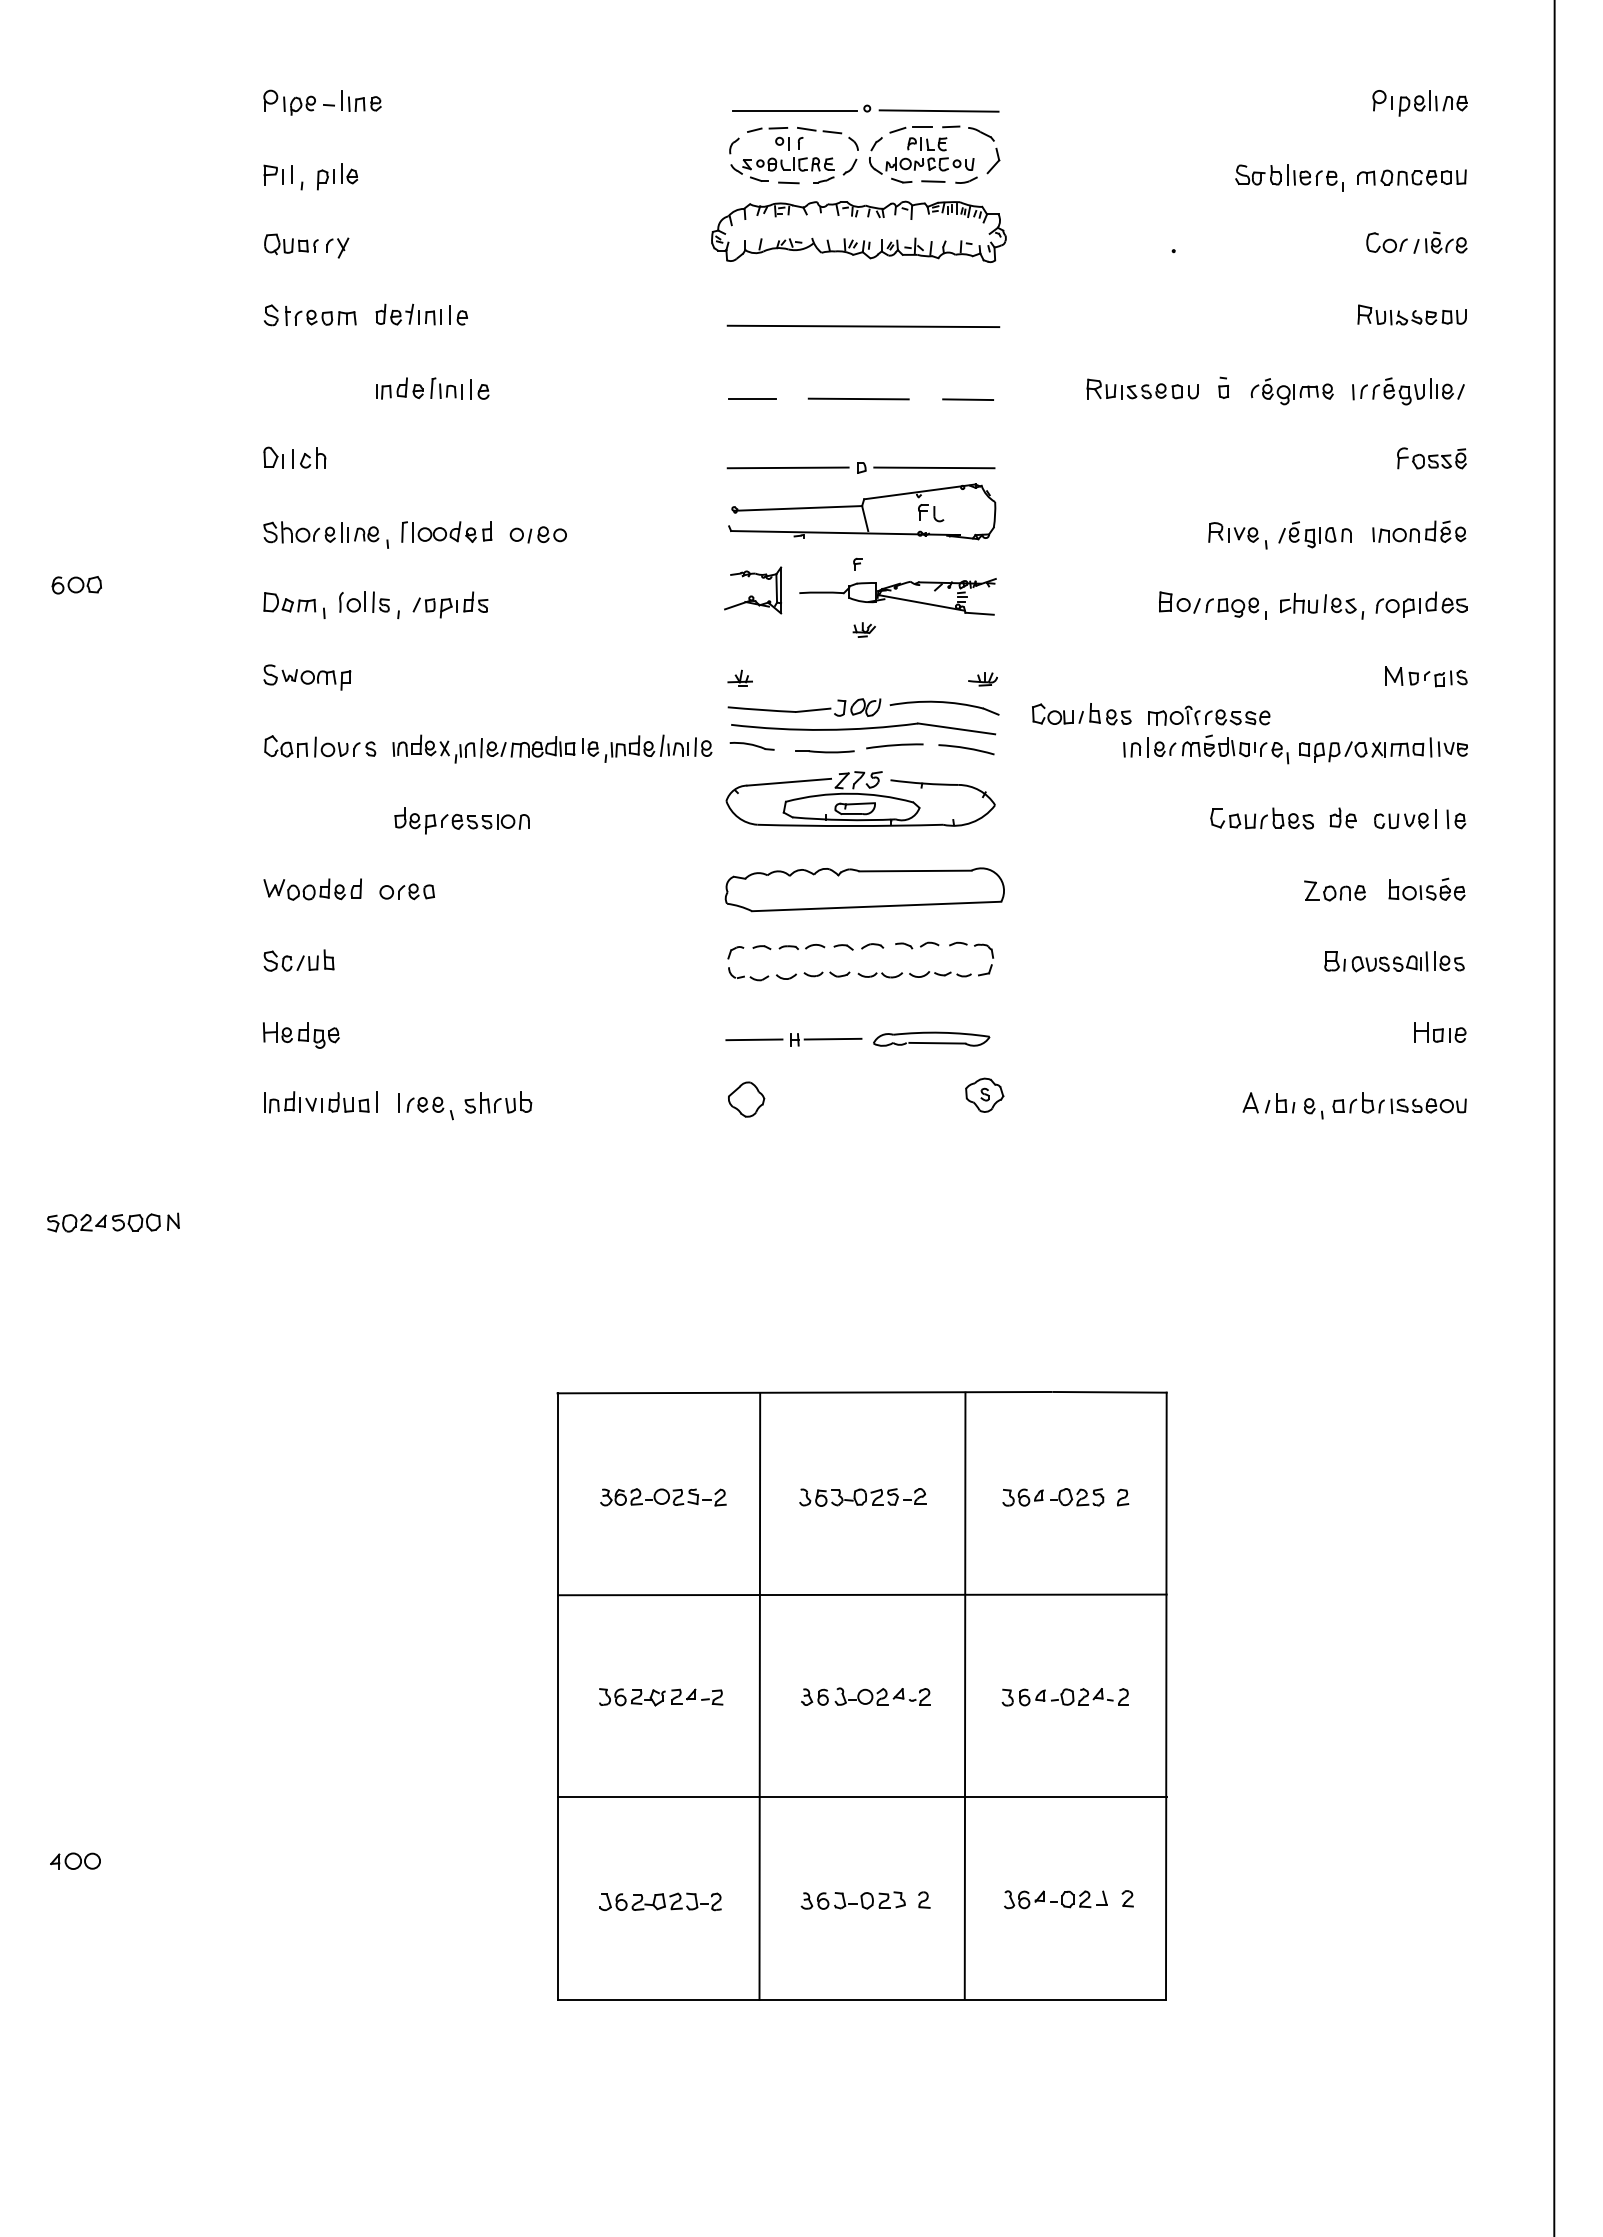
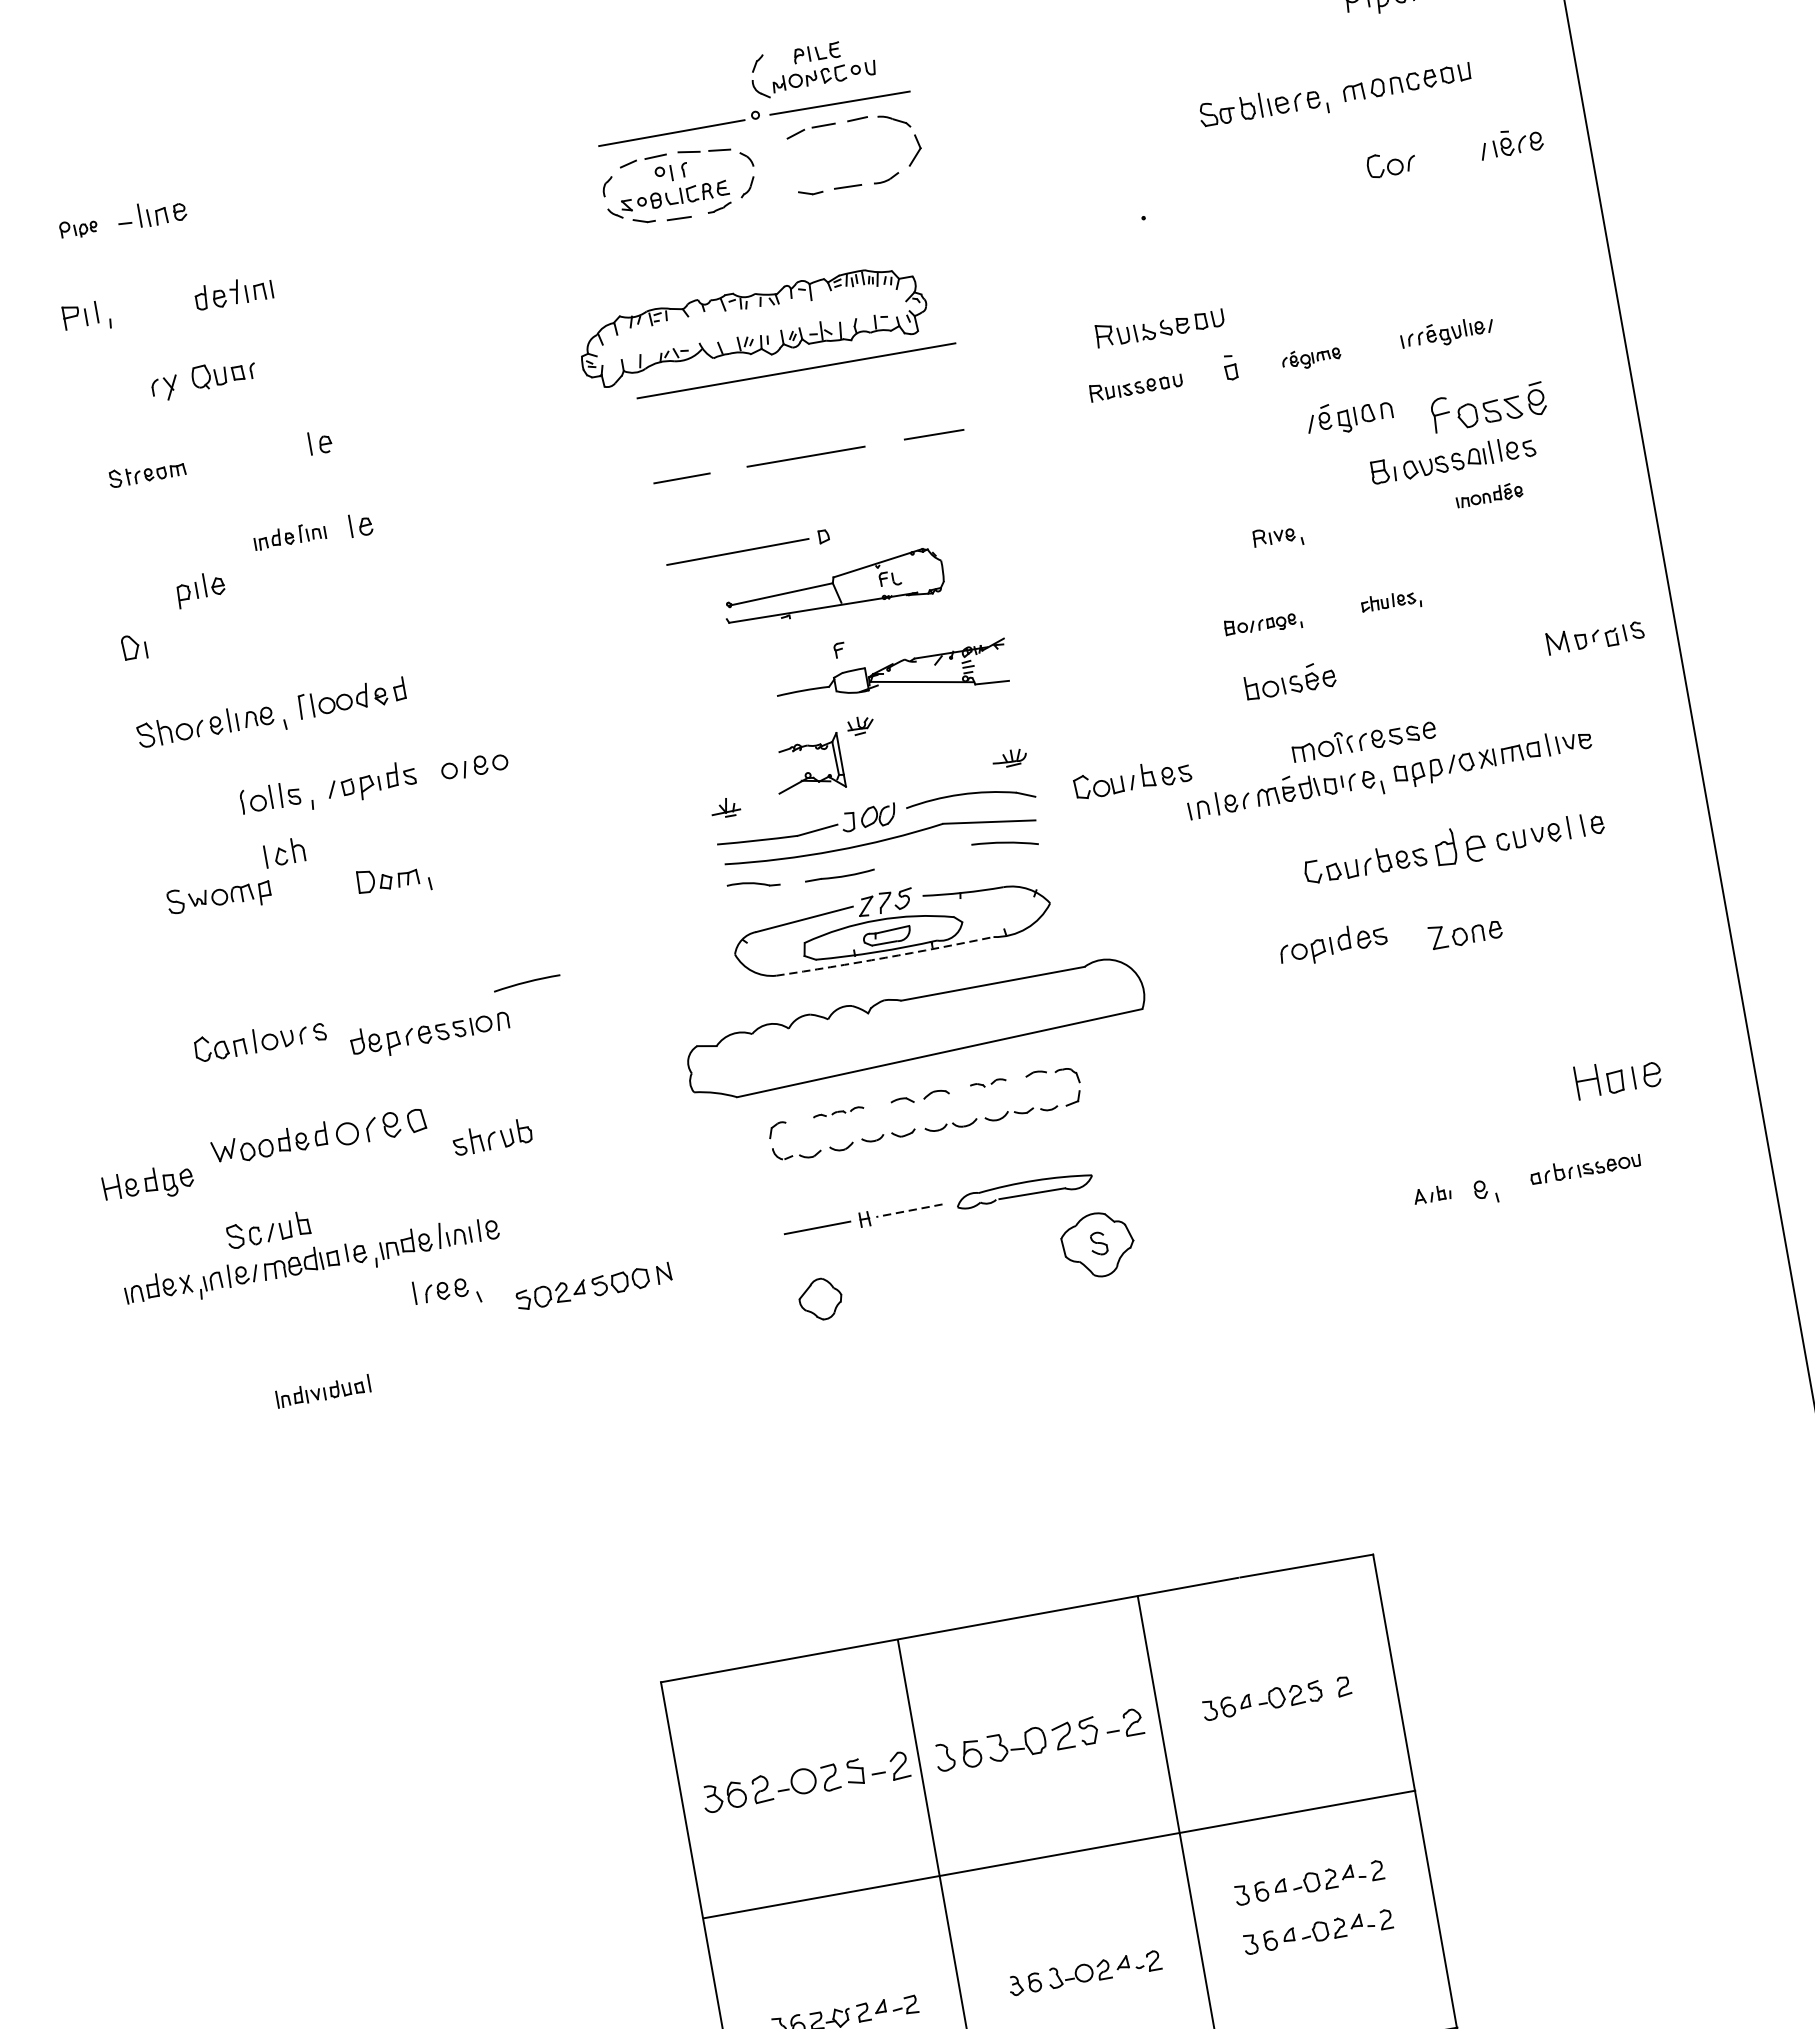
part: (289, 102) -> (78, 228), size x0.6
part: (921, 155) -> (812, 67), moved
part: (337, 176) -> (200, 589), moved
part: (858, 231) -> (752, 325), moved
part: (1440, 242) -> (1511, 142), moved
part: (291, 244) -> (223, 373), moved
part: (408, 314) -> (233, 292), moved
part: (1411, 314) -> (1158, 325), moved
part: (310, 315) -> (147, 473), size x0.7
part: (419, 388) -> (290, 535), size x0.7
part: (1142, 388) -> (1135, 385), size x0.7
part: (1291, 391) -> (1310, 357), size x0.6
part: (1408, 391) -> (1447, 333), size x0.7
part: (309, 457) -> (284, 851), moved
part: (1431, 458) -> (1488, 406), size x1.4
line: (934, 467) -> (908, 521), removed
part: (862, 511) -> (833, 587), size x0.7
part: (1419, 531) -> (1489, 494), size x0.6
part: (537, 534) -> (473, 766), moved
part: (1314, 534) -> (1348, 416), moved
part: (1237, 535) -> (1277, 537), size x0.7
part: (753, 590) -> (808, 765), moved
part: (1421, 604) -> (1332, 943), moved
part: (294, 605) -> (393, 880), moved
part: (1212, 605) -> (1262, 624), size x0.6
part: (1322, 605) -> (1391, 601), size x0.6
part: (1426, 676) -> (1595, 636), moved
part: (1209, 715) -> (1364, 739), moved
part: (320, 746) -> (260, 1039), moved
arc: (894, 746) -> (526, 983), moved
part: (552, 748) -> (312, 1261), moved
part: (1342, 817) -> (1458, 845), size x1.6
arc: (850, 826) -> (885, 958), solid -> dashed
part: (1426, 888) -> (1289, 680), moved
part: (864, 889) -> (914, 1029), size x1.4
part: (406, 891) -> (379, 1126), size x1.4
part: (917, 945) -> (988, 1083), size x0.7
part: (788, 947) -> (838, 1112), size x0.6
part: (1394, 961) -> (1452, 459), moved
part: (1440, 1032) -> (1618, 1076), size x1.4
part: (301, 1035) -> (148, 1184), moved
line: (832, 1039) -> (908, 1211), solid -> dashed
part: (984, 1094) -> (1098, 1243), size x1.6
part: (320, 1102) -> (323, 1391), size x0.7
part: (498, 1102) -> (492, 1136), moved
part: (1268, 1102) -> (1431, 1194), size x0.6
part: (1399, 1102) -> (1585, 1166), size x0.7
part: (425, 1106) -> (446, 1292), moved
part: (113, 1222) -> (594, 1286), moved
part: (663, 1497) -> (806, 1782), size x1.4
part: (862, 1497) -> (1039, 1740), size x1.4
part: (1064, 1655) -> (1308, 1883), added

